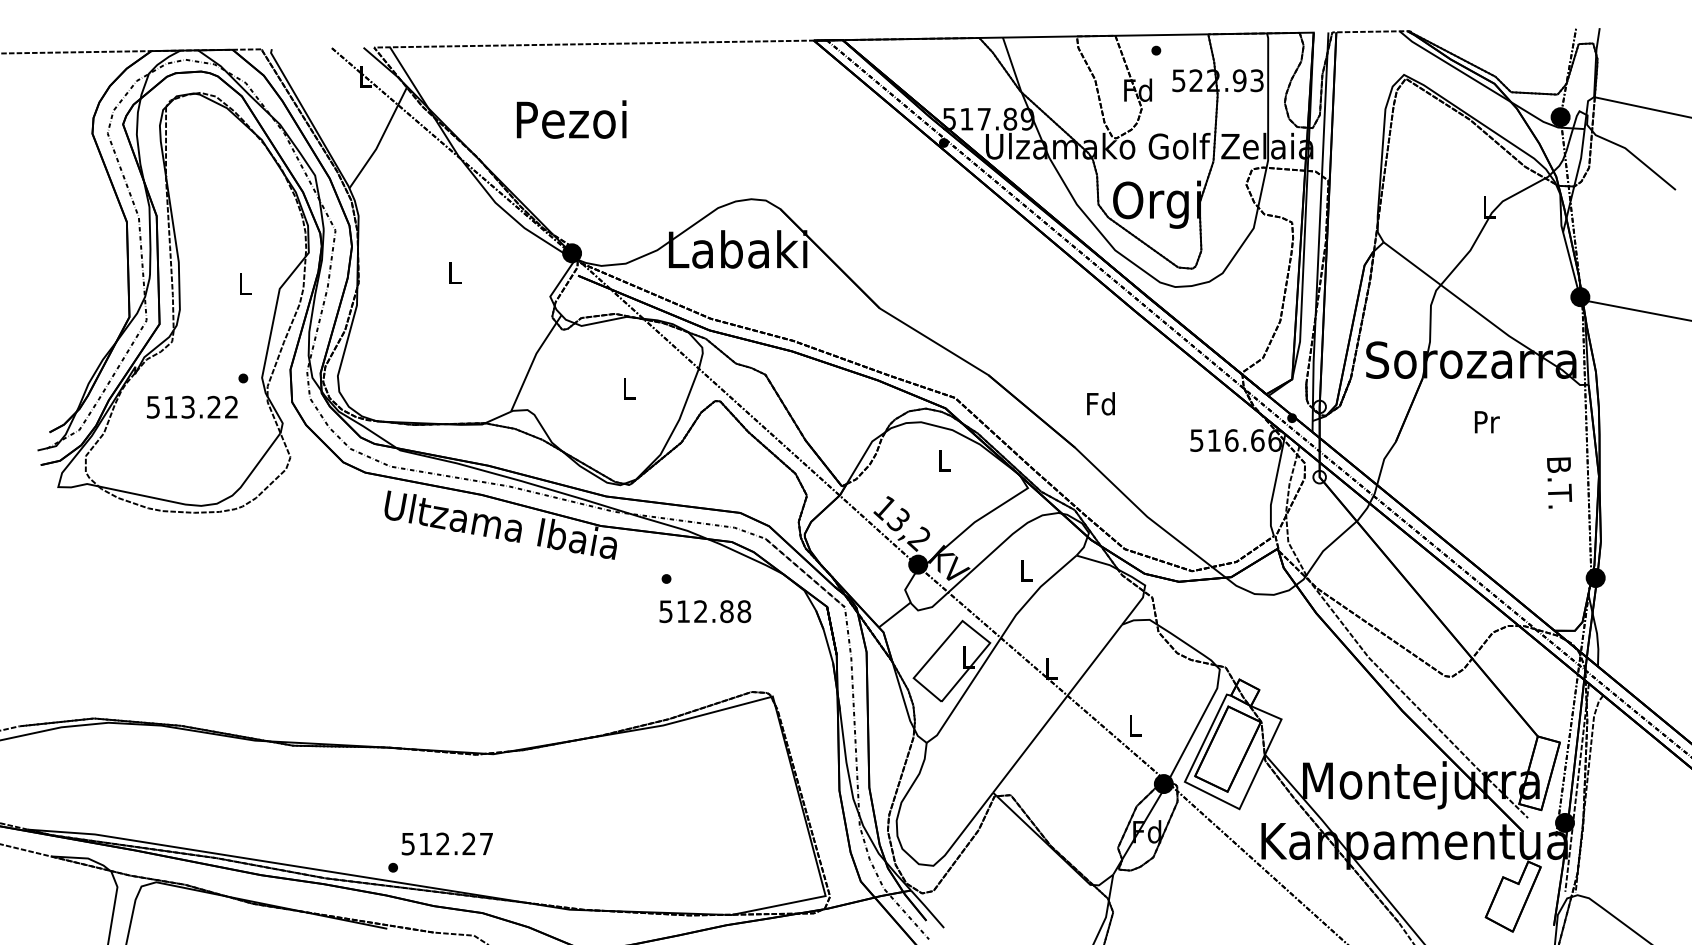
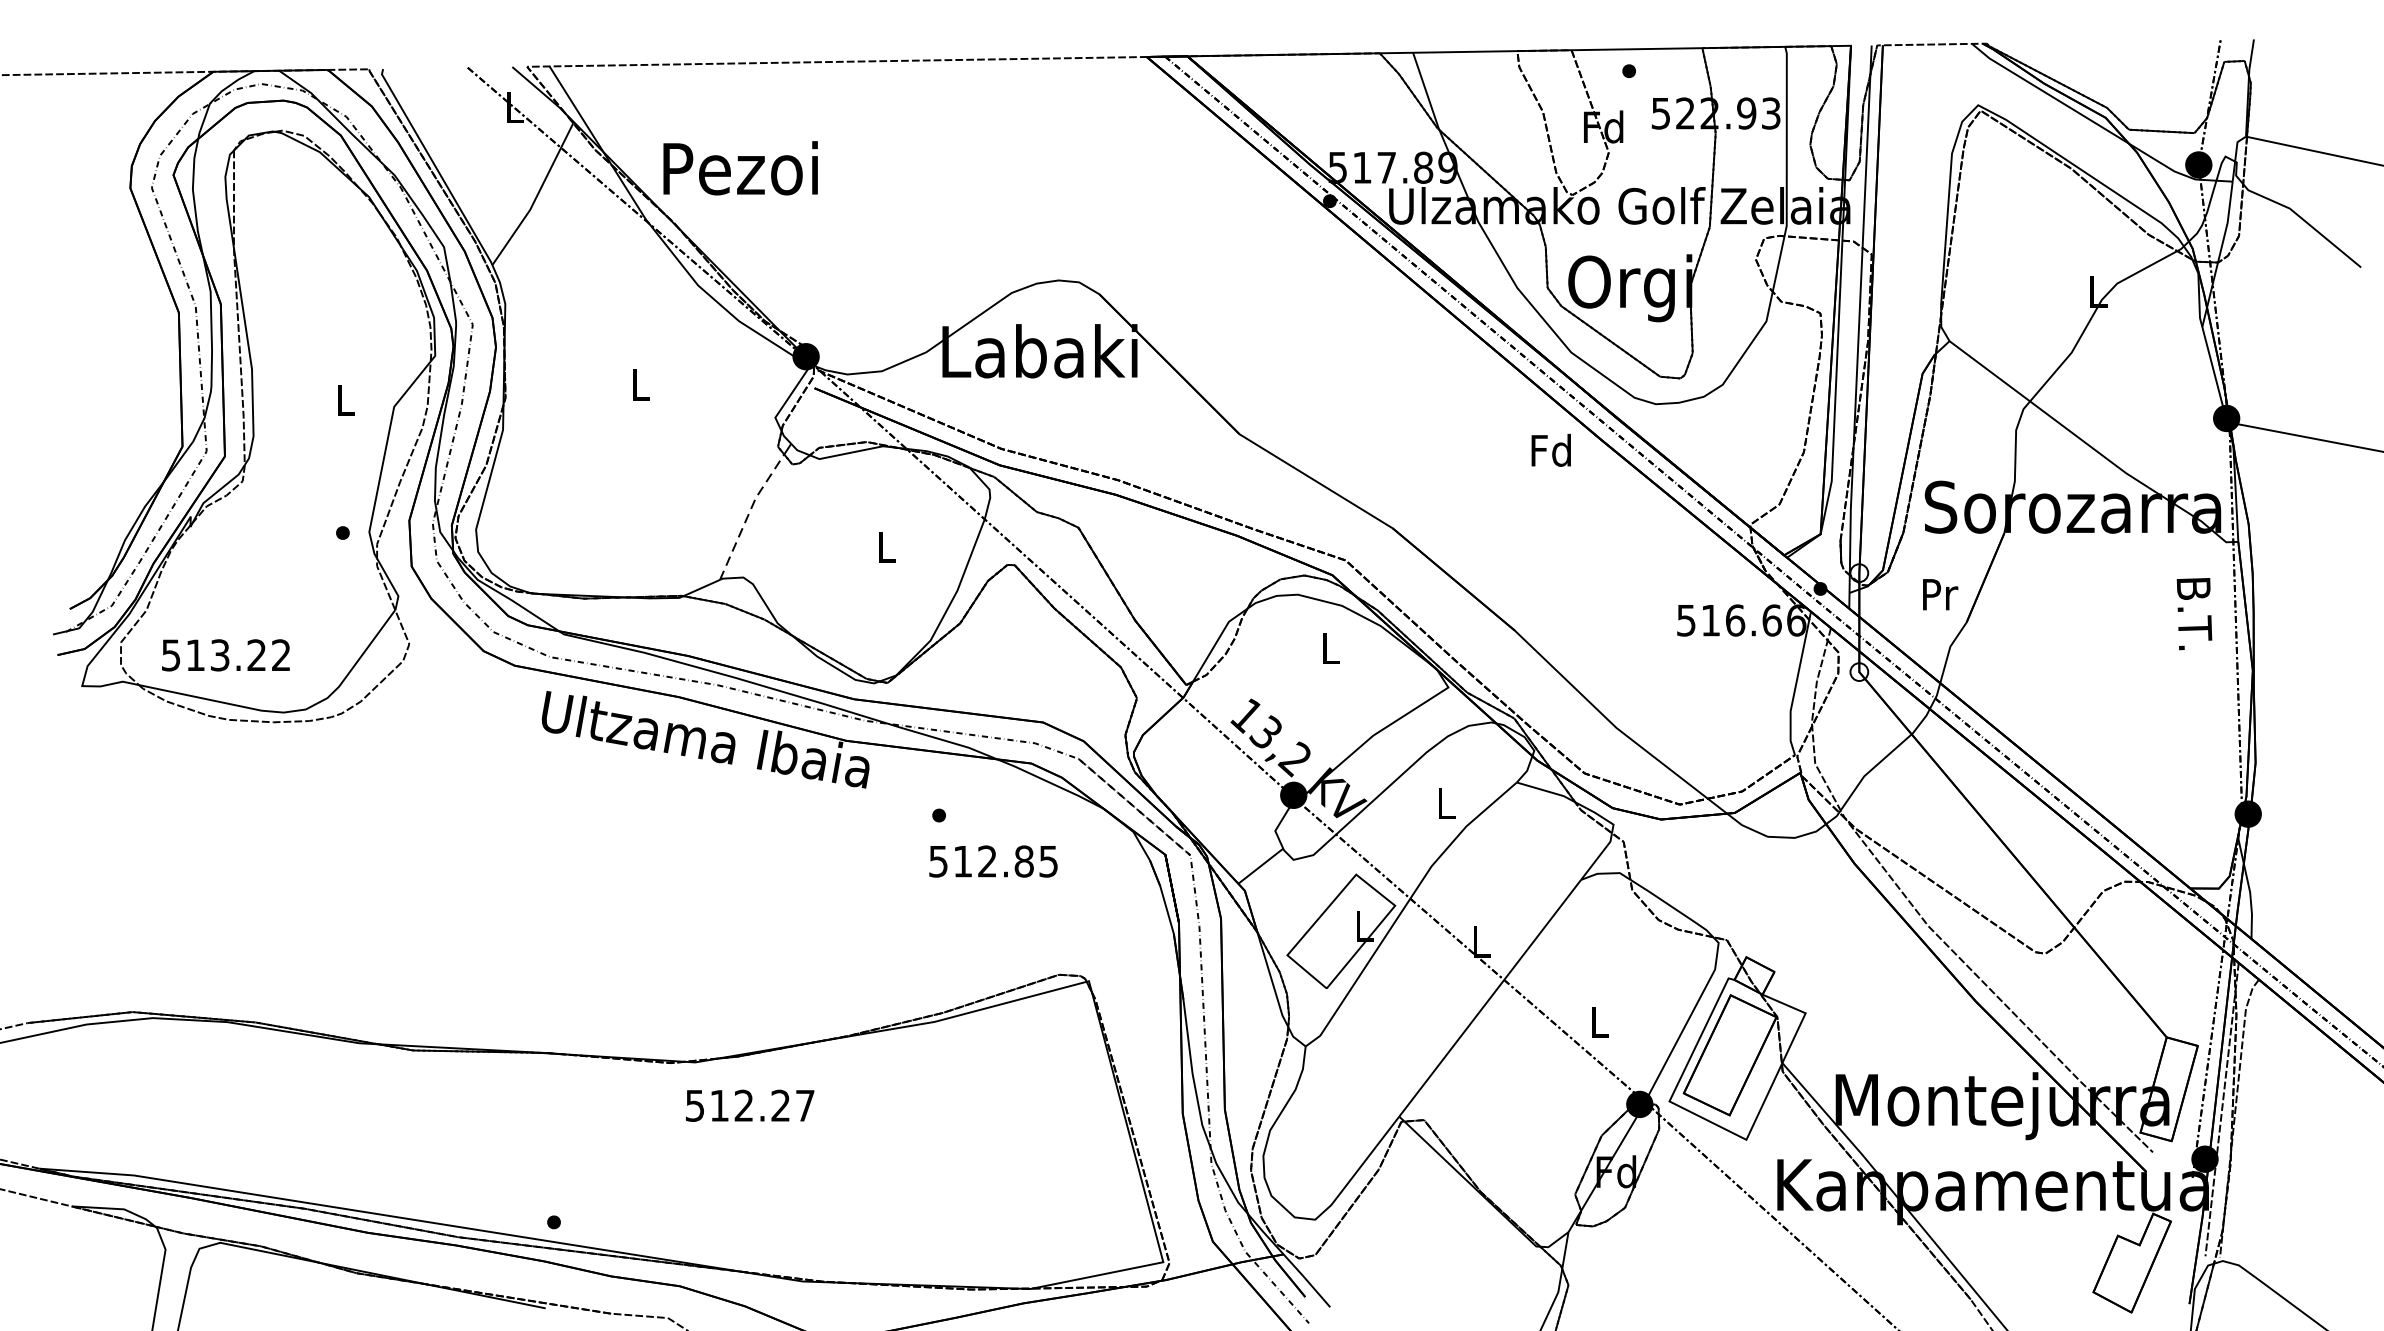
text: (571, 119) -> (740, 168), moved
line: (531, 365) -> (748, 514), solid -> dashed
text: (1100, 403) -> (1550, 449), moved
text: (192, 406) -> (226, 654), moved
text: (1486, 422) -> (1939, 595), moved
text: (1559, 482) -> (2194, 613), moved
text: (744, 611) -> (1048, 861), 512.88 -> 512.85
text: (446, 843) -> (748, 1105), moved

